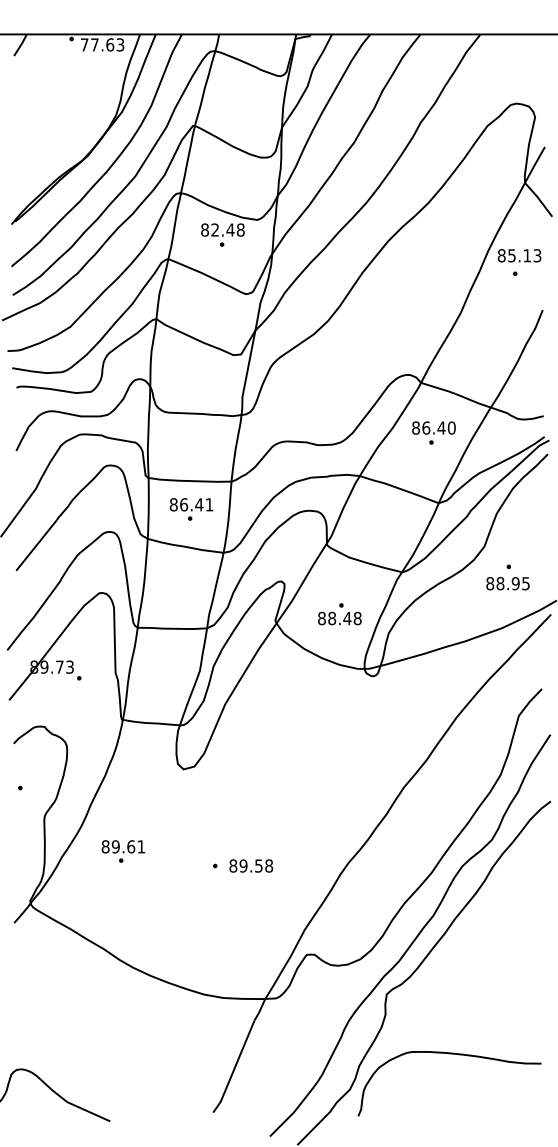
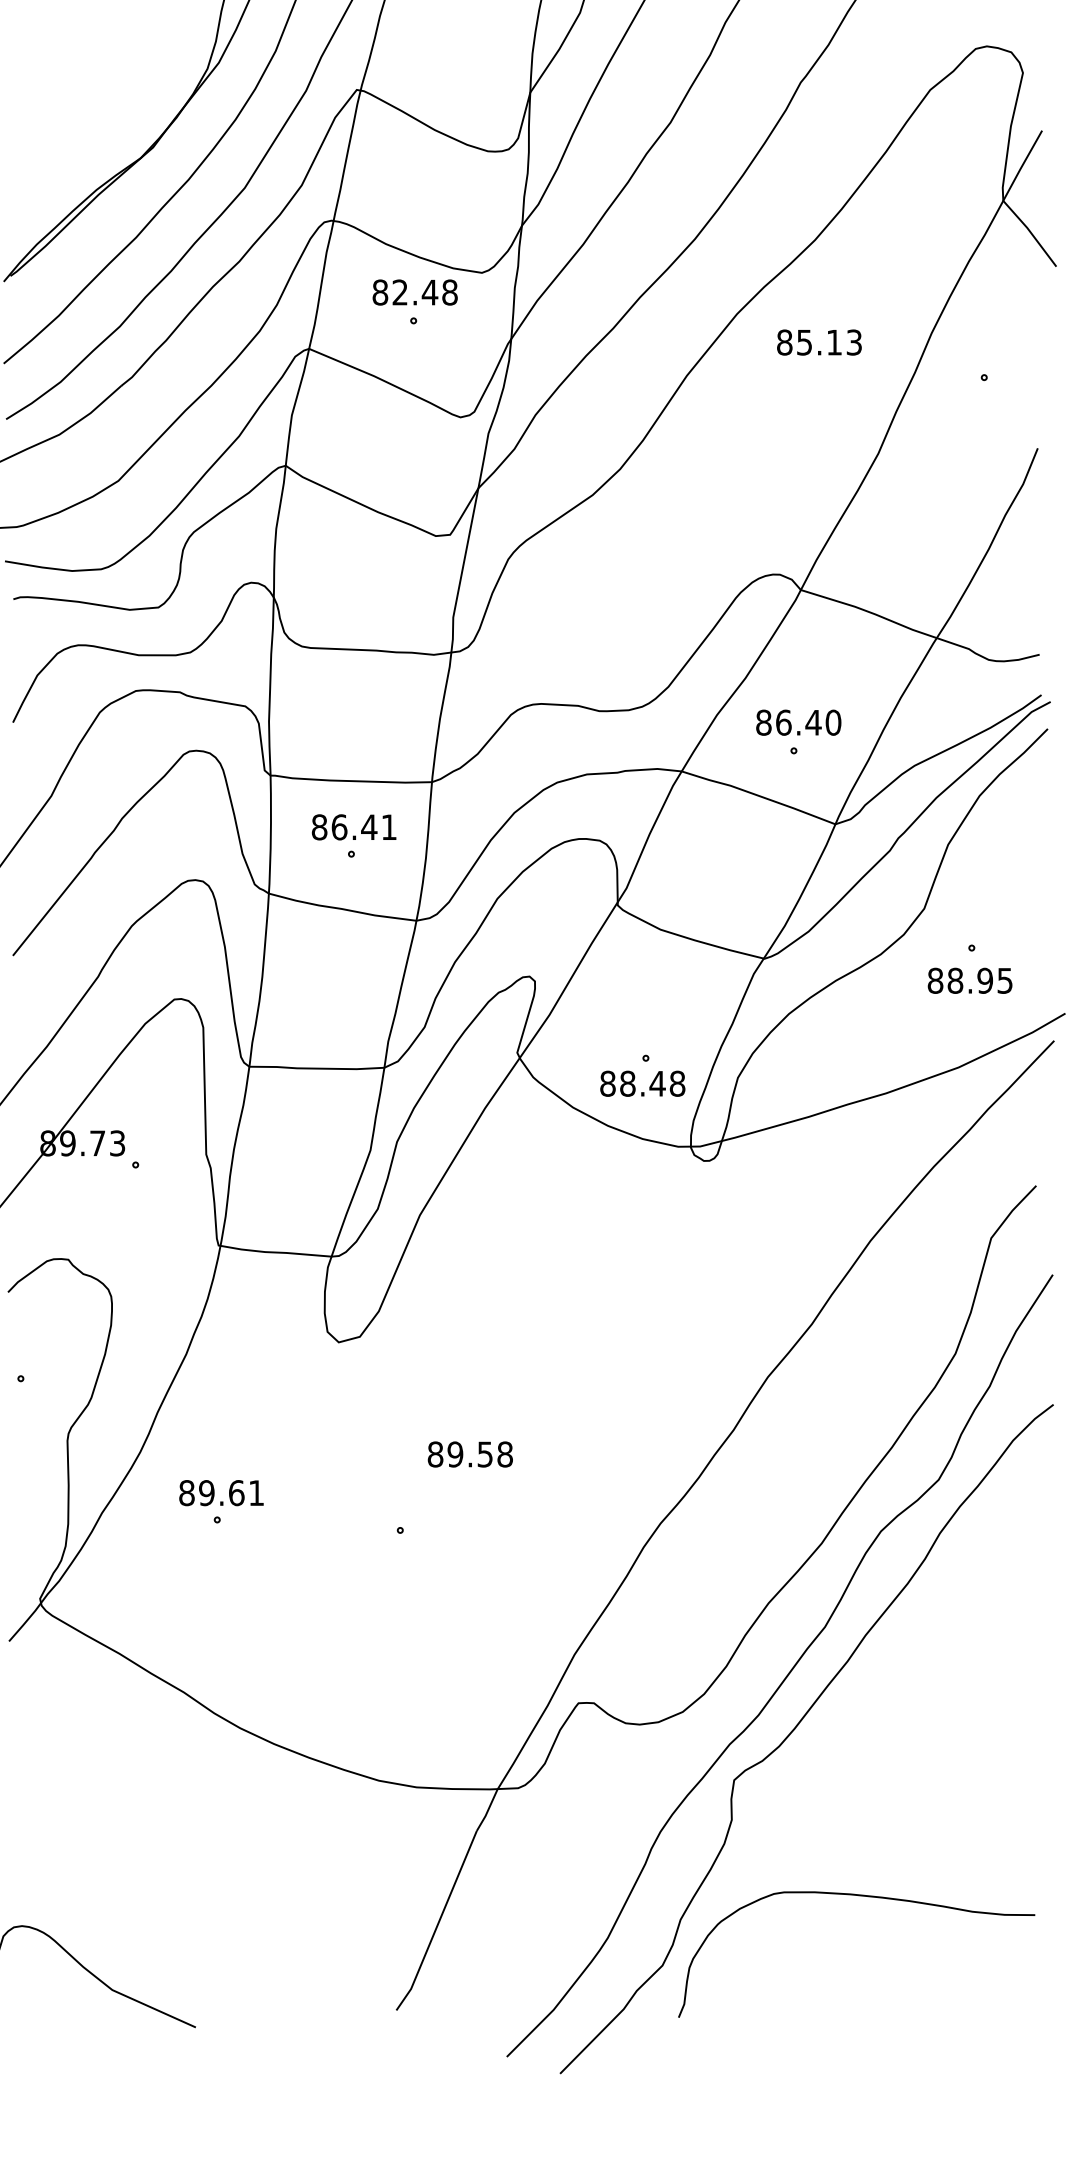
text: (519, 255) -> (819, 342), moved
part: (433, 432) -> (797, 731), moved
part: (339, 614) -> (642, 1075), moved
text: (251, 865) -> (470, 1453), moved

